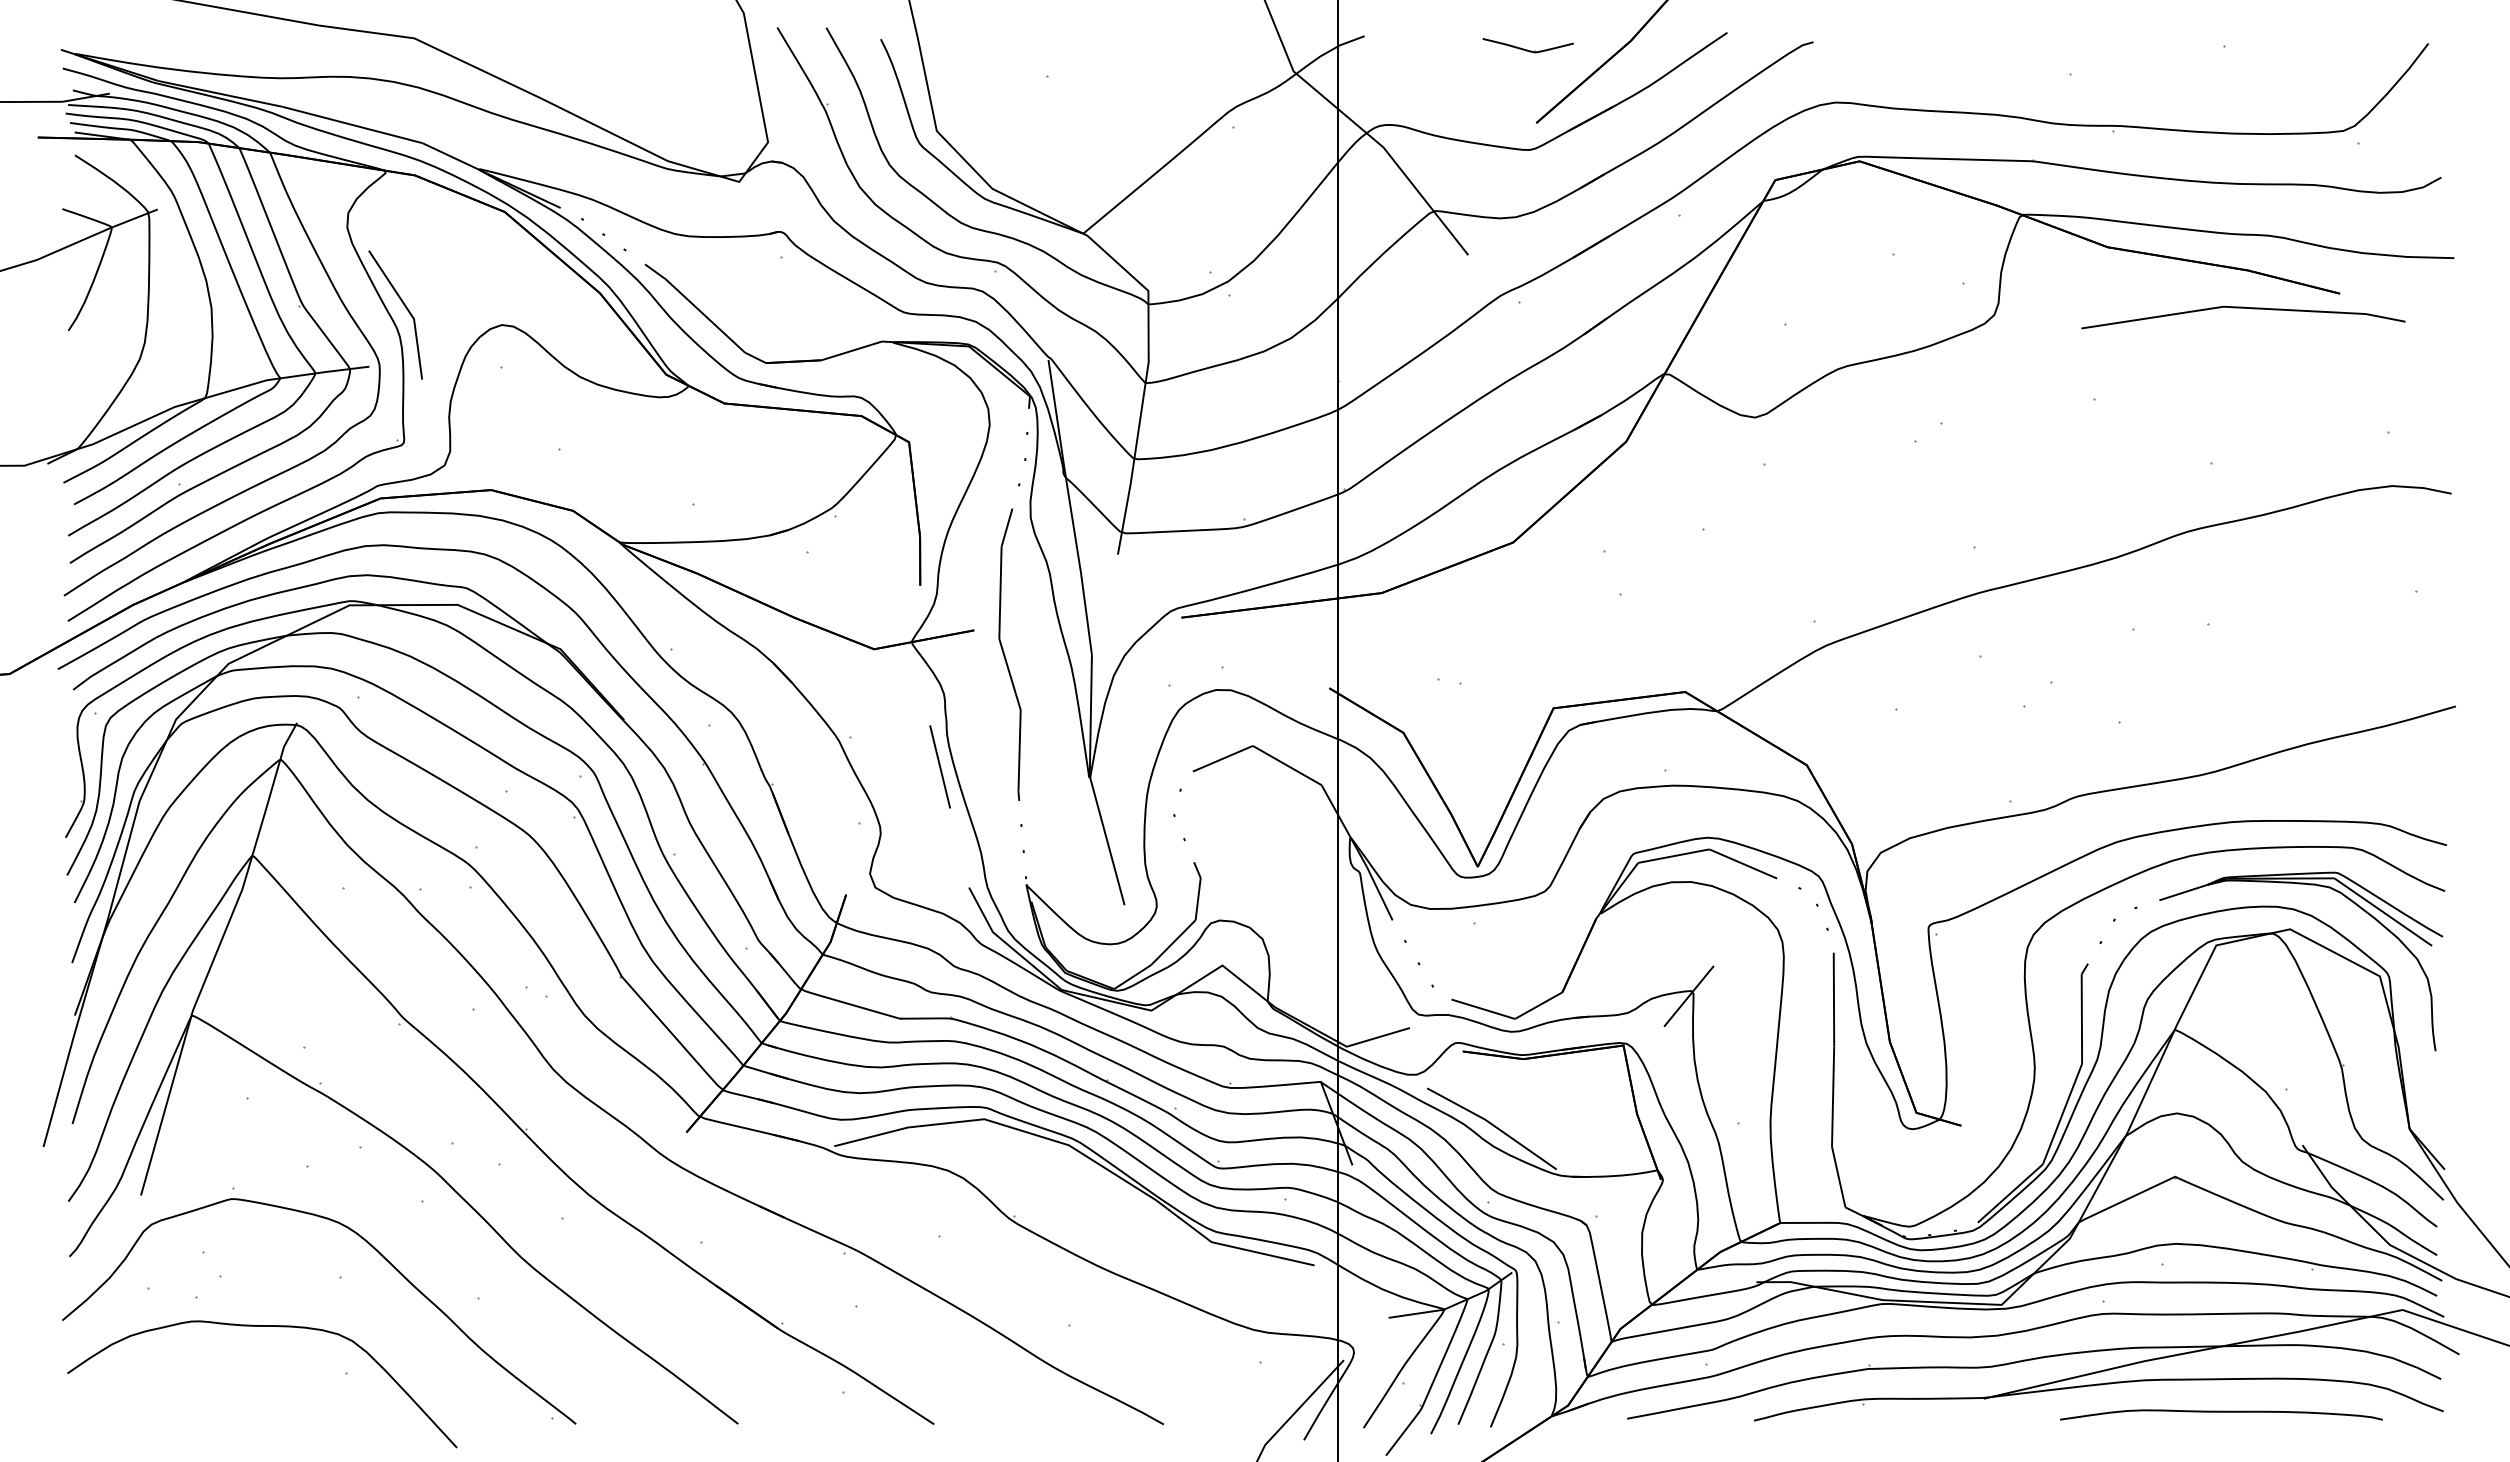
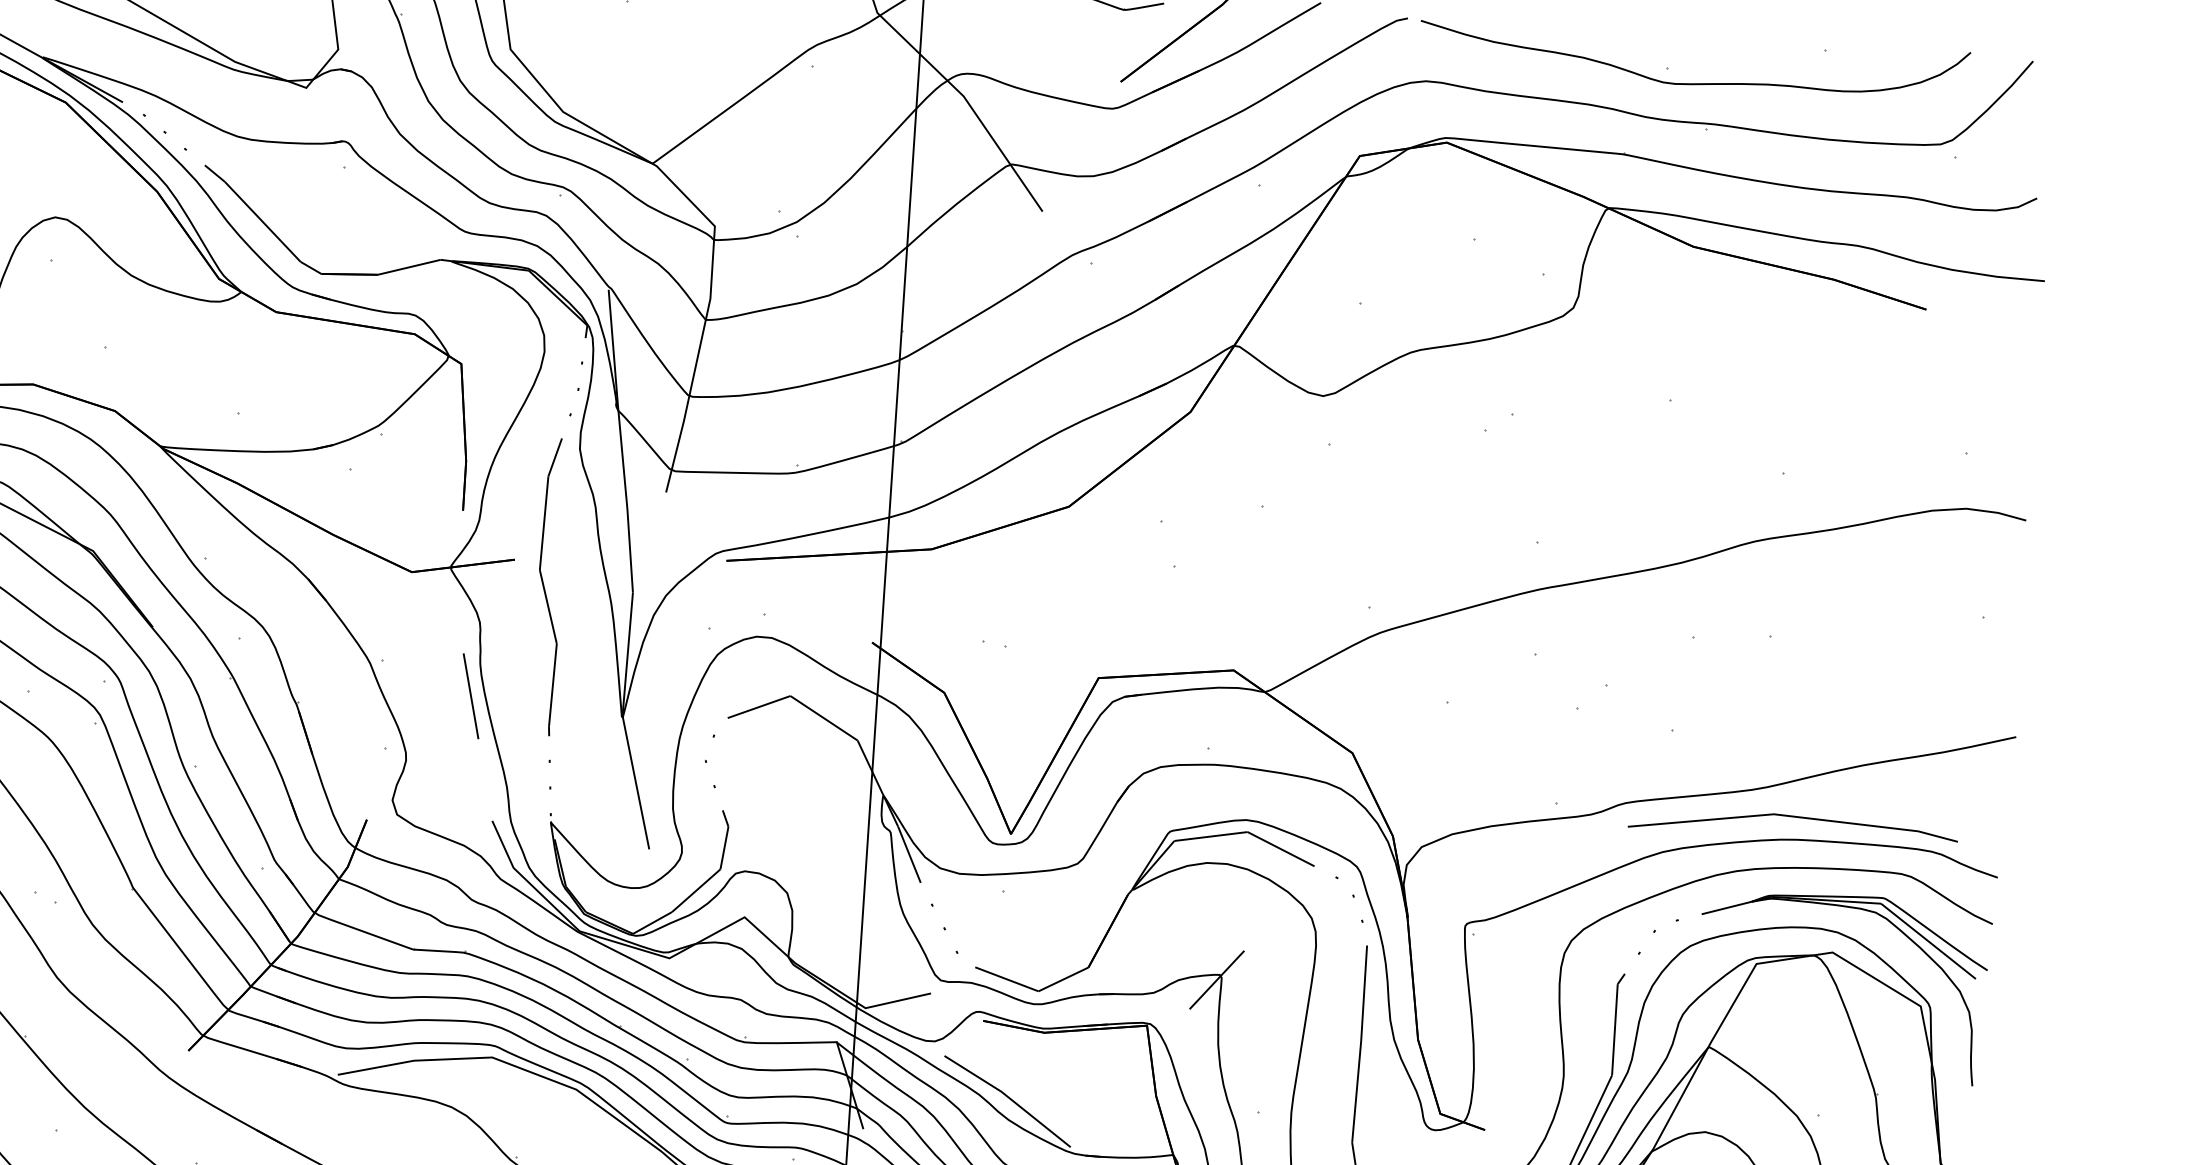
curve: (2101, 86) -> (1697, 82), added
line: (2243, 308) -> (1794, 817), moved

